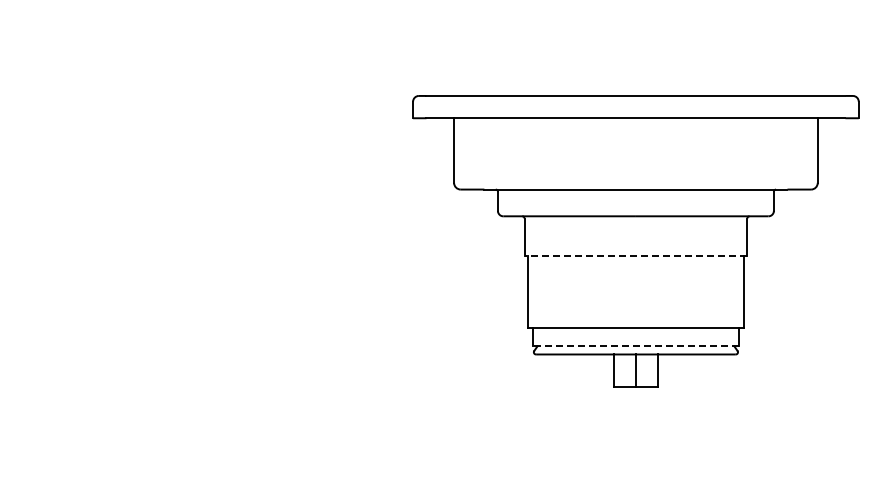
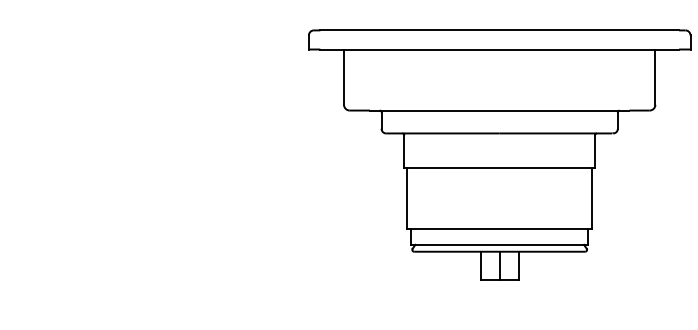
line: (635, 256) -> (499, 167), dashed -> solid
line: (635, 346) -> (499, 244), dashed -> solid

